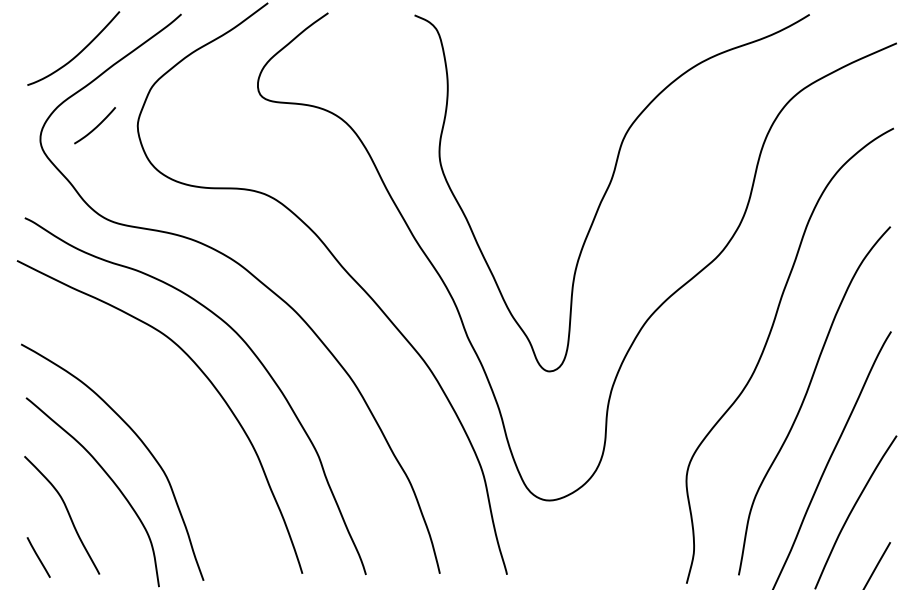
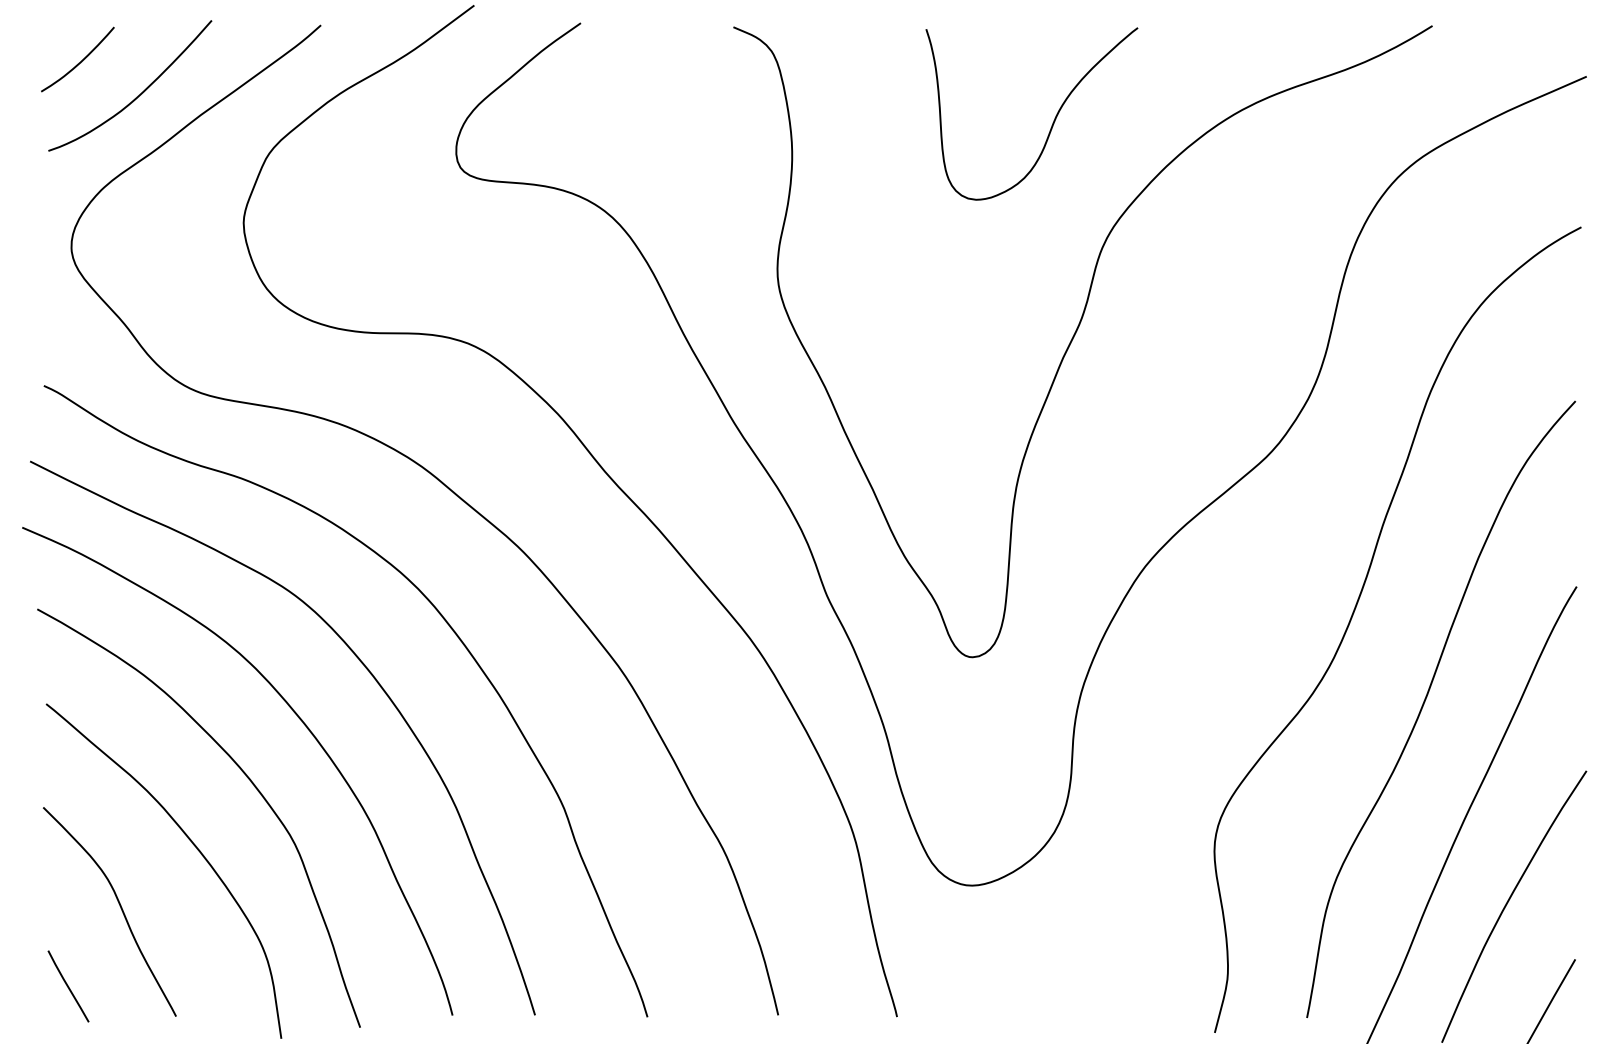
curve: (594, 69) -> (1051, 123), added
curve: (95, 126) -> (78, 61), moved
curve: (167, 405) -> (296, 717), added

